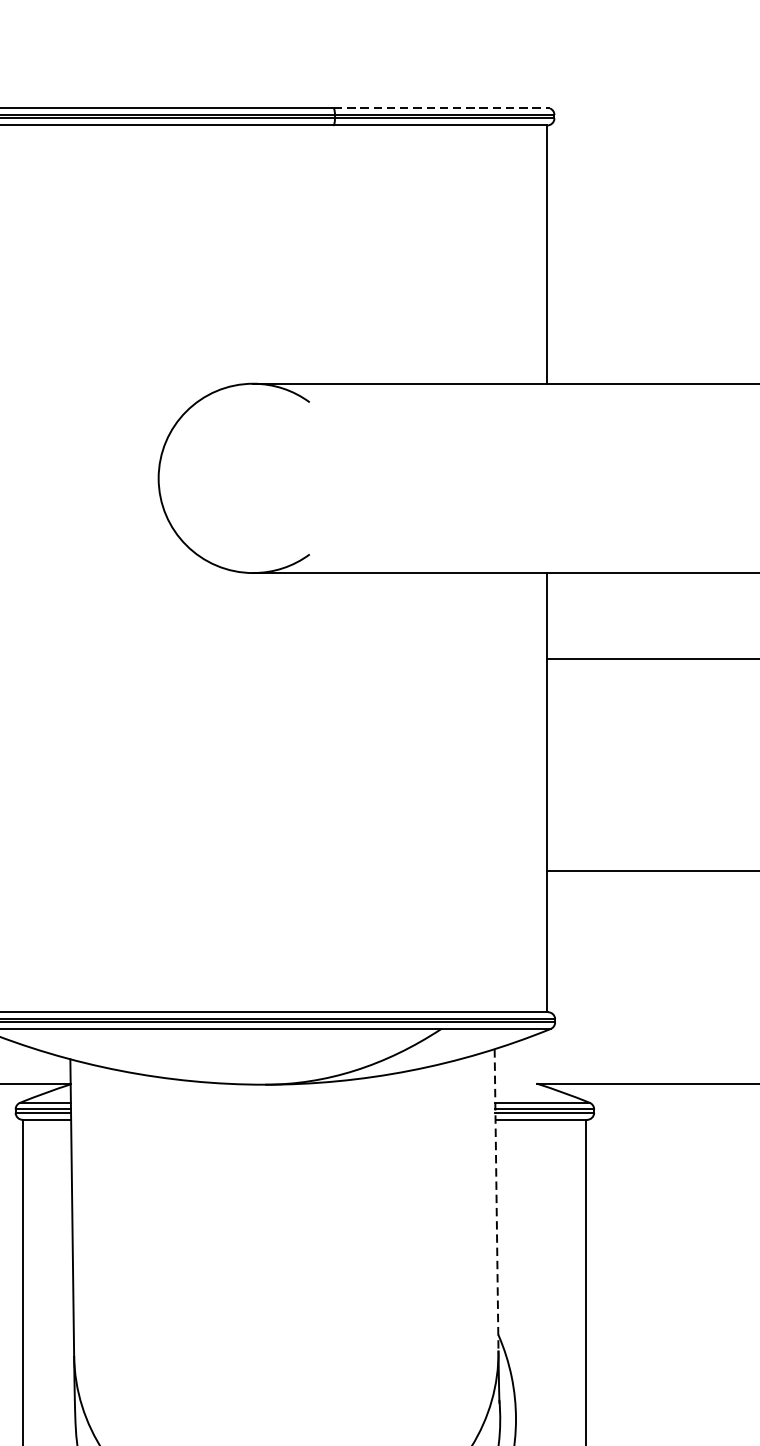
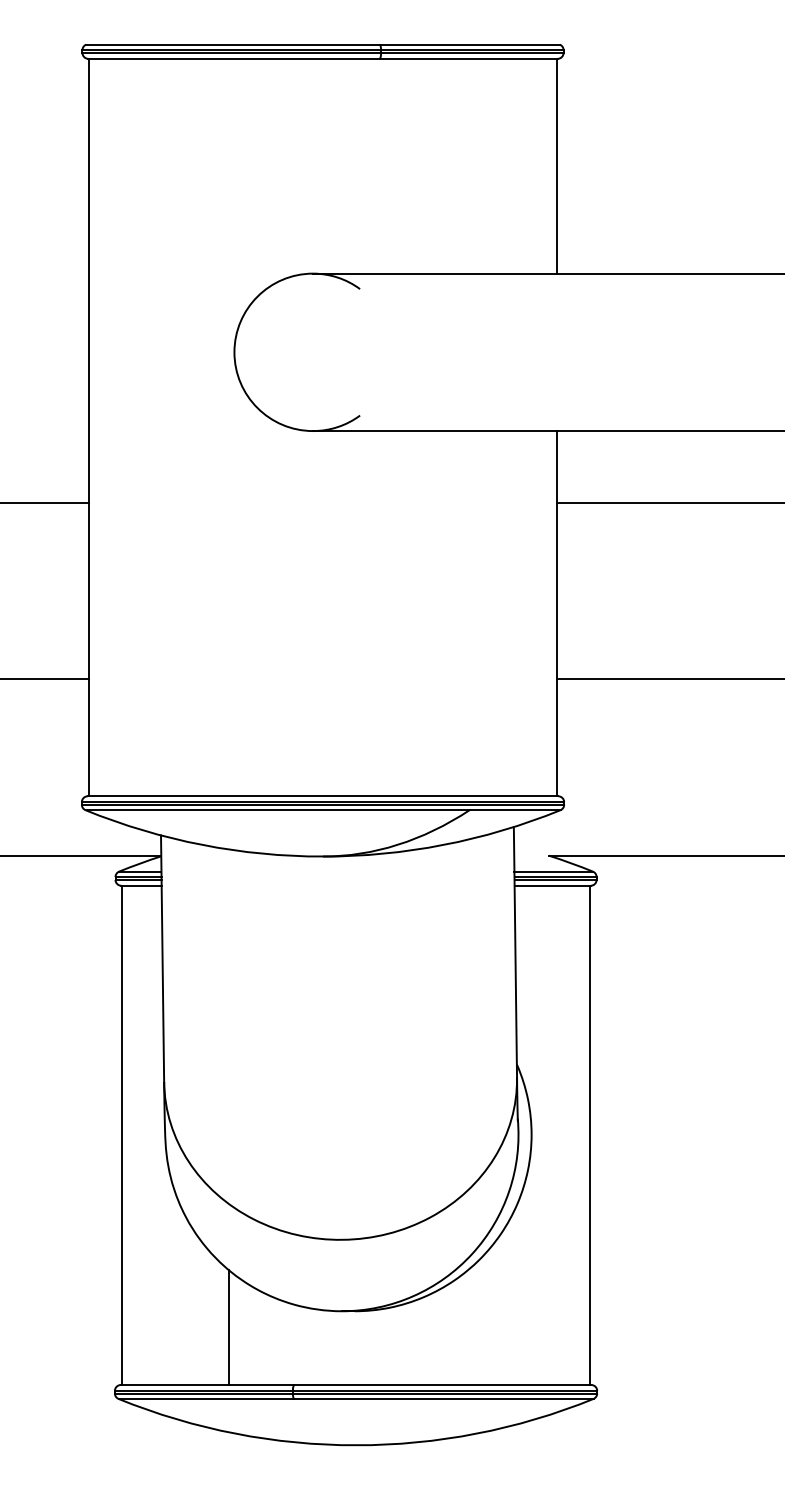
line: (442, 108) -> (470, 44), dashed -> solid
line: (496, 1200) -> (515, 952), dashed -> solid

